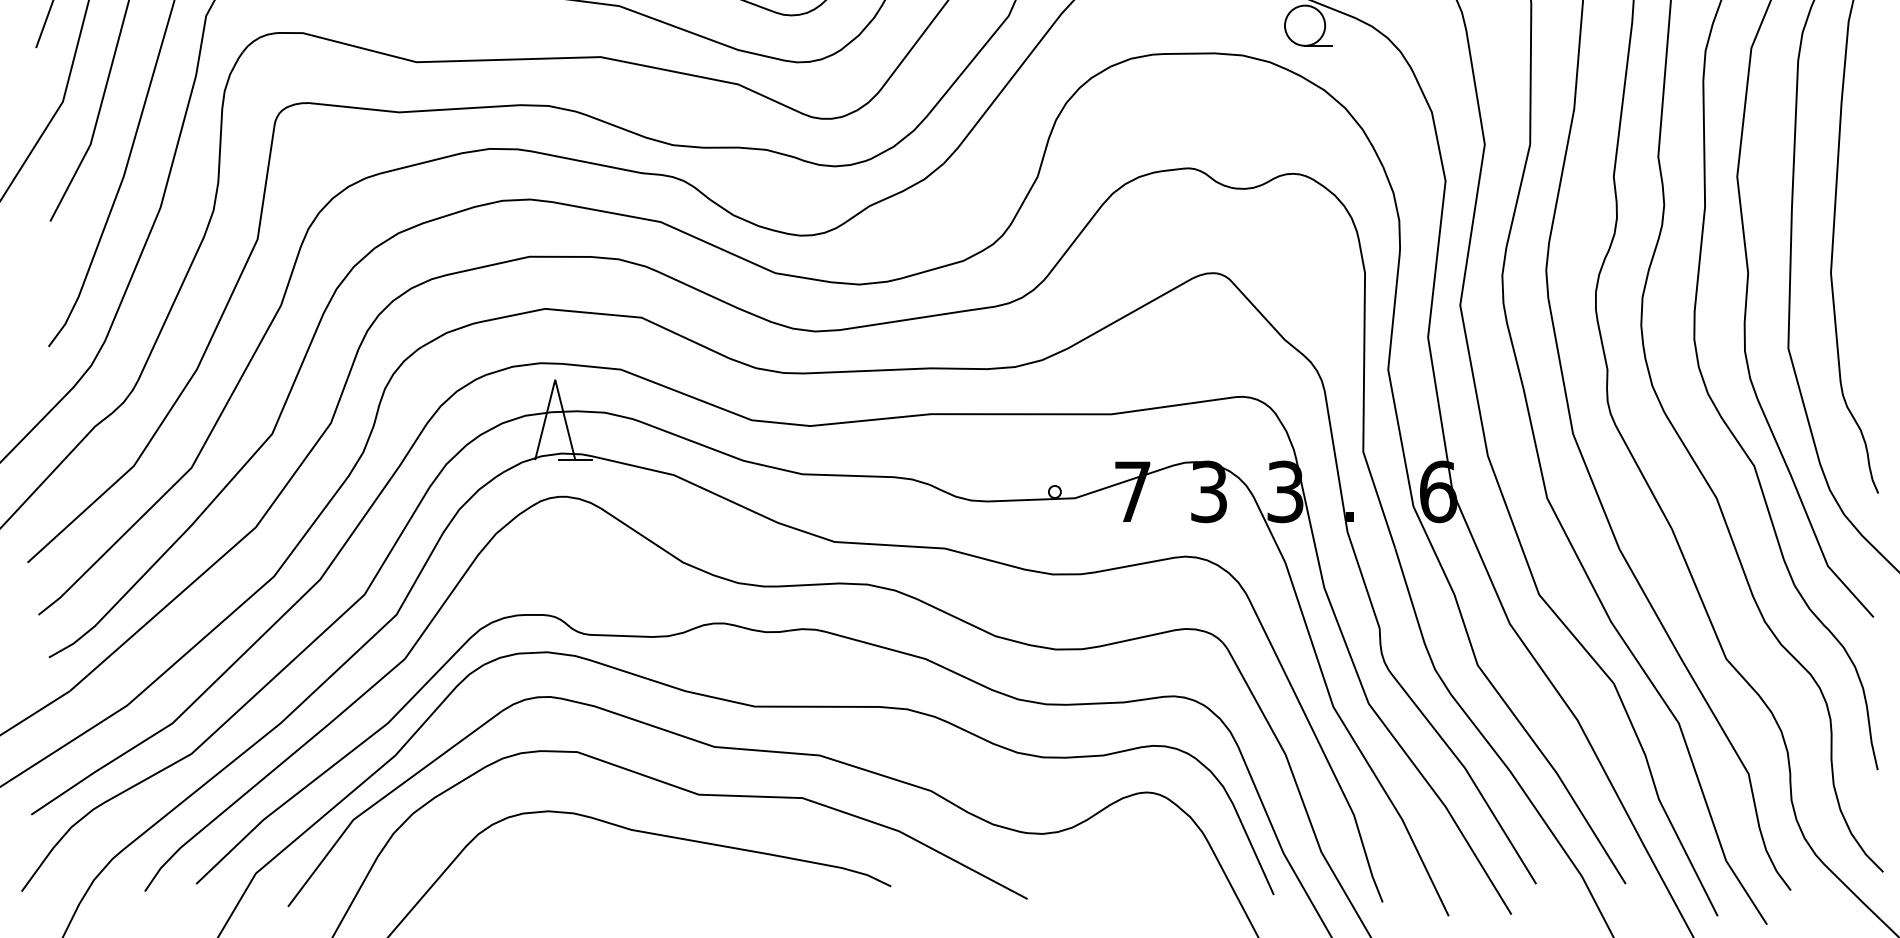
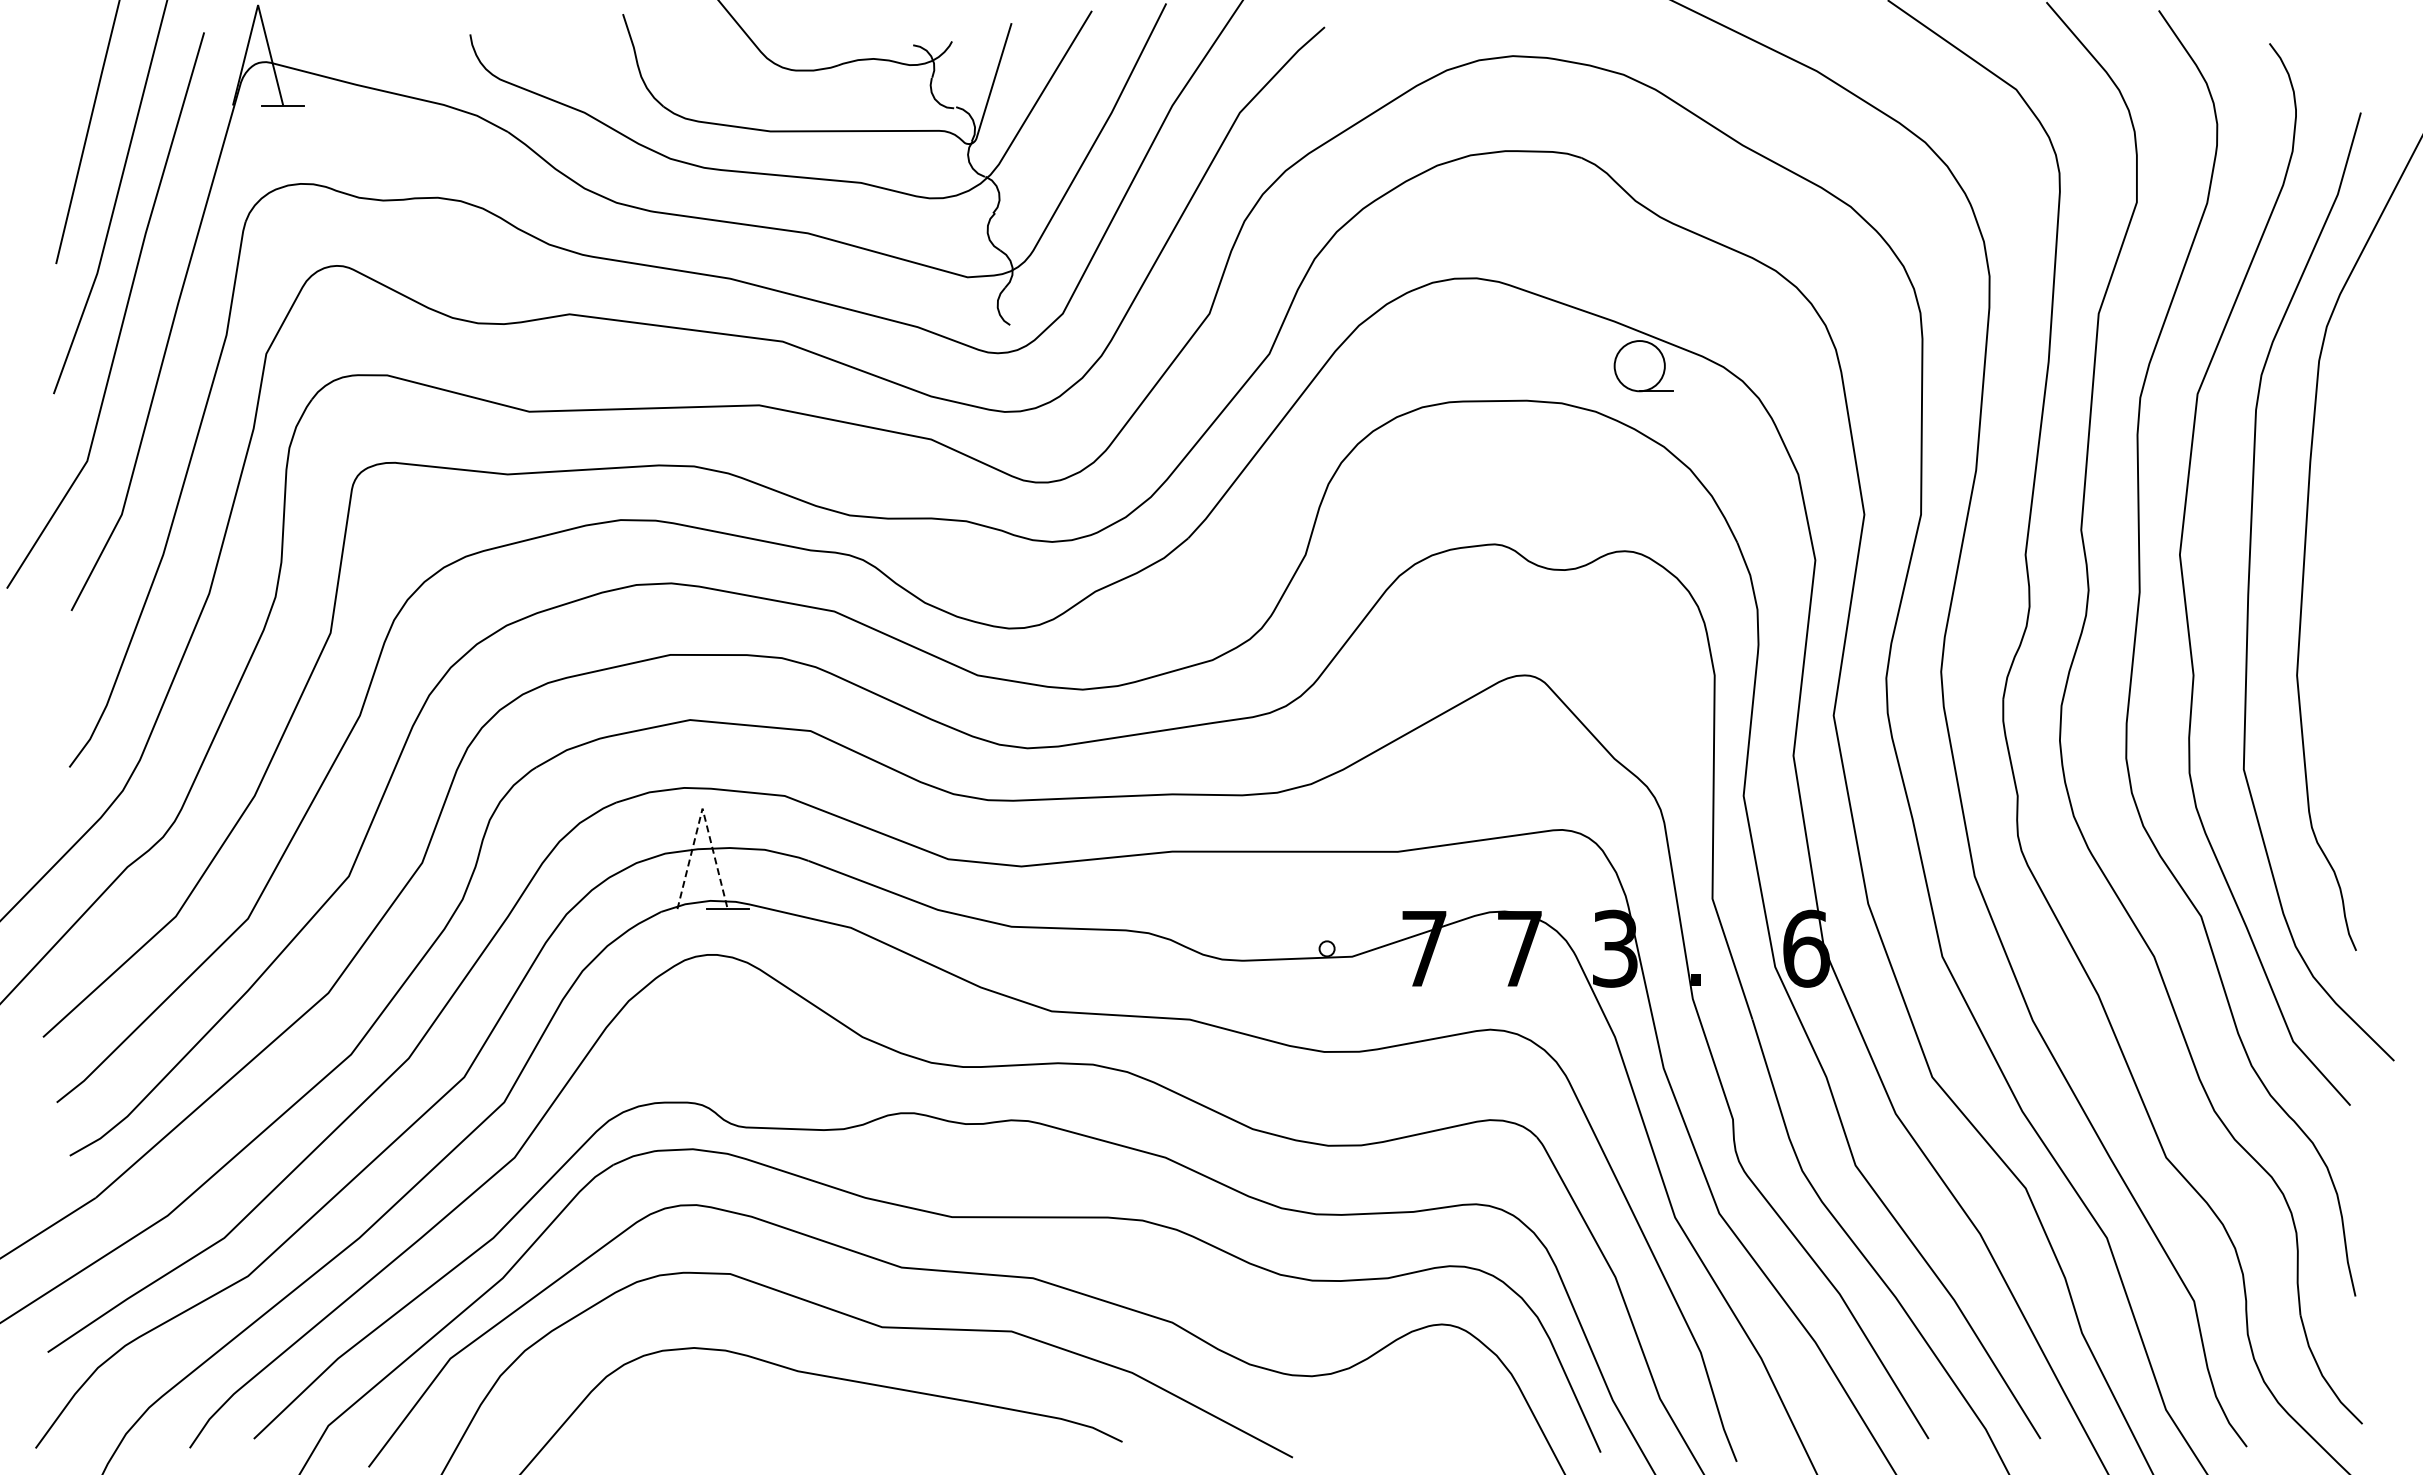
line: (555, 379) -> (702, 808), solid -> dashed
text: (1208, 491) -> (1519, 948), 3 -> 7

